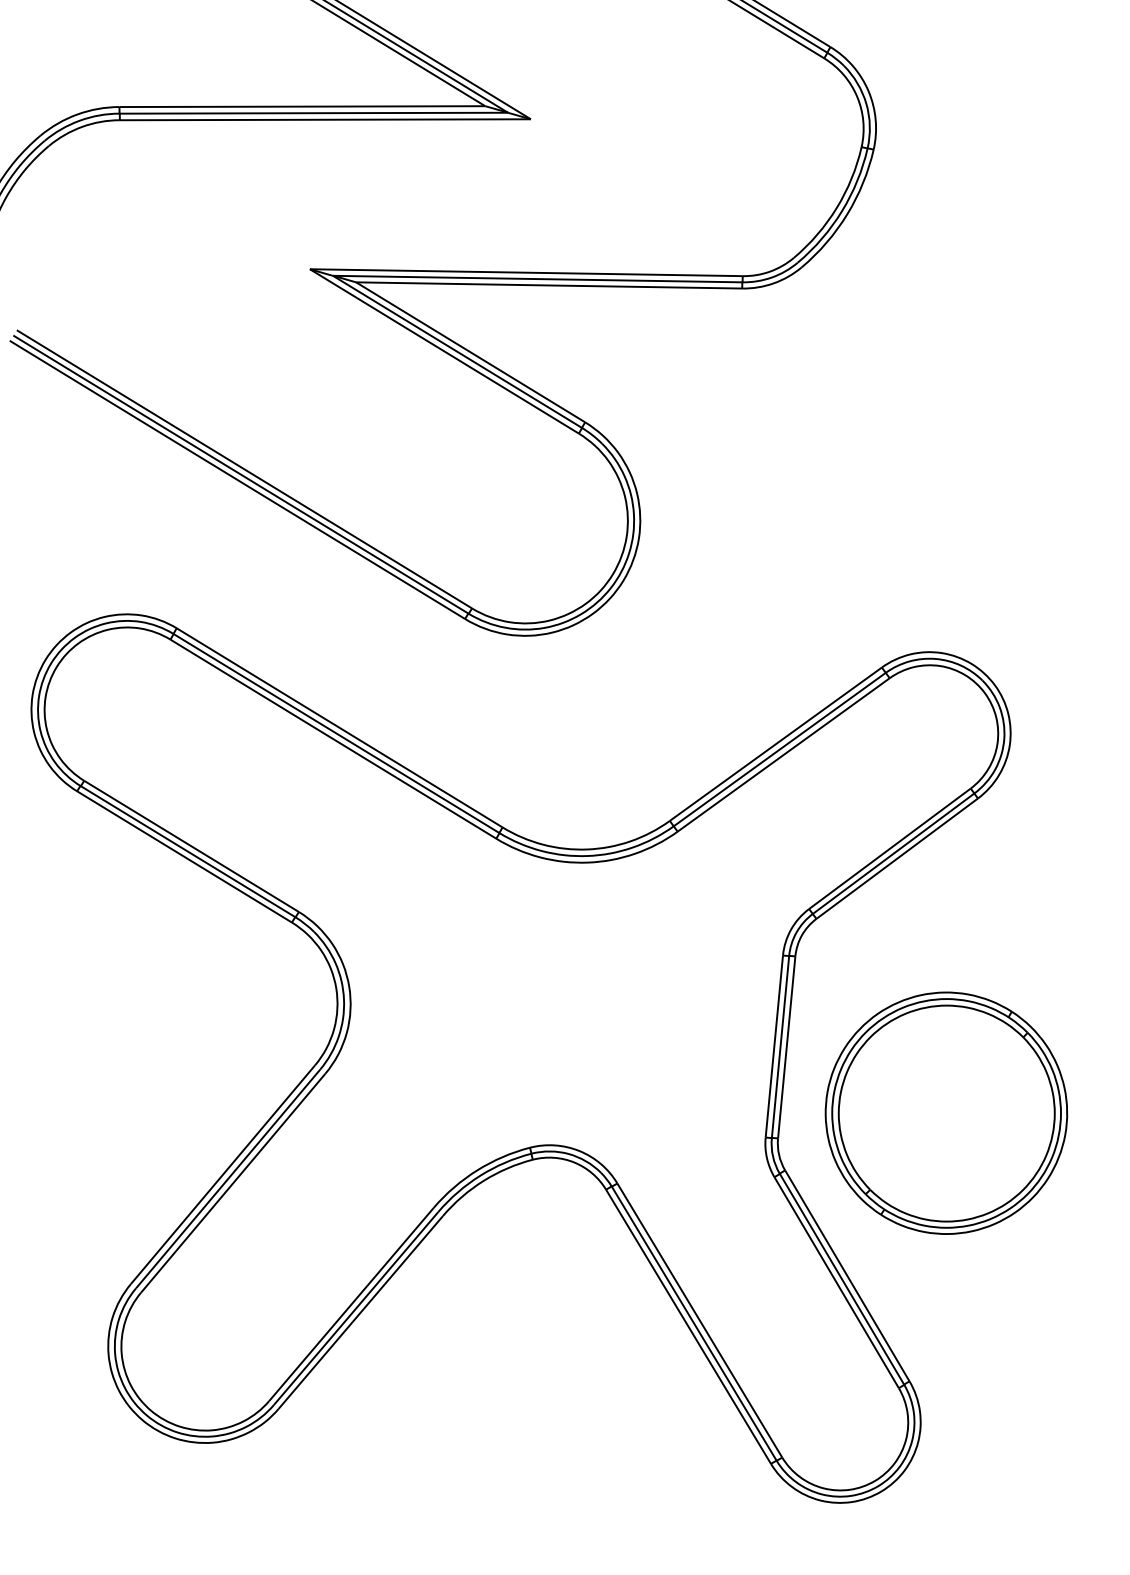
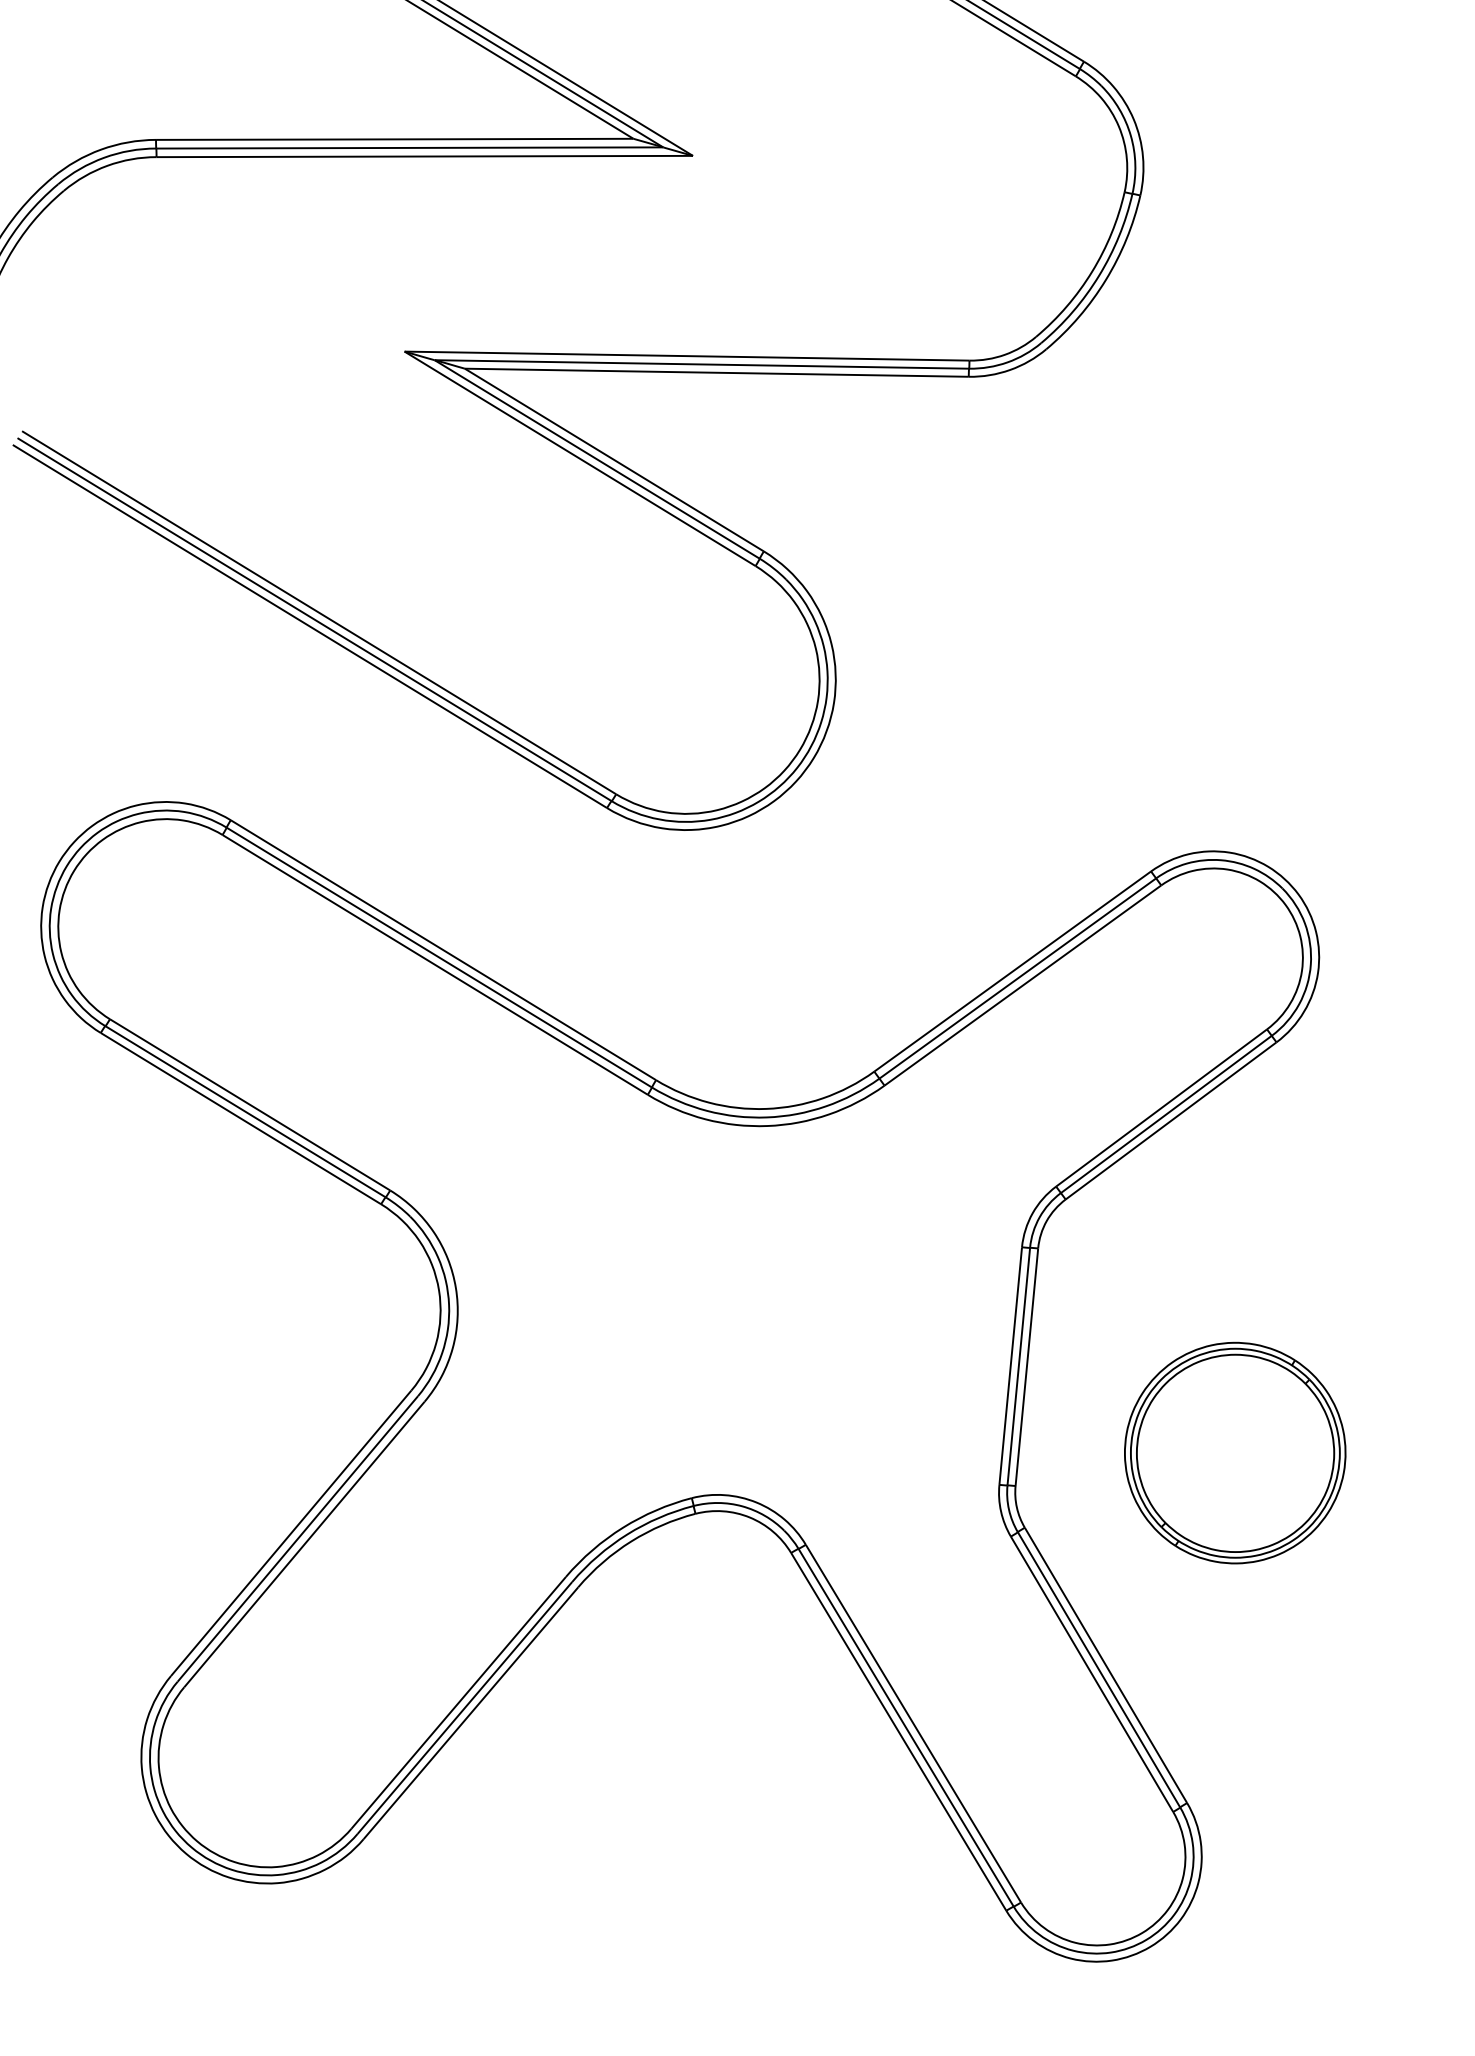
part: (945, 1112) -> (1234, 1452), size x0.7

